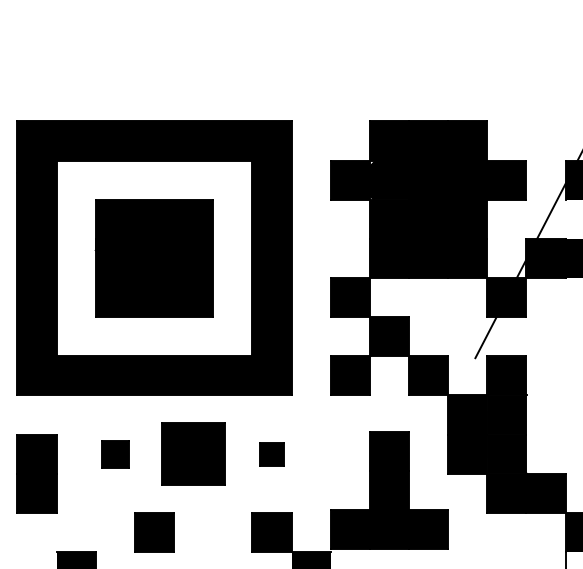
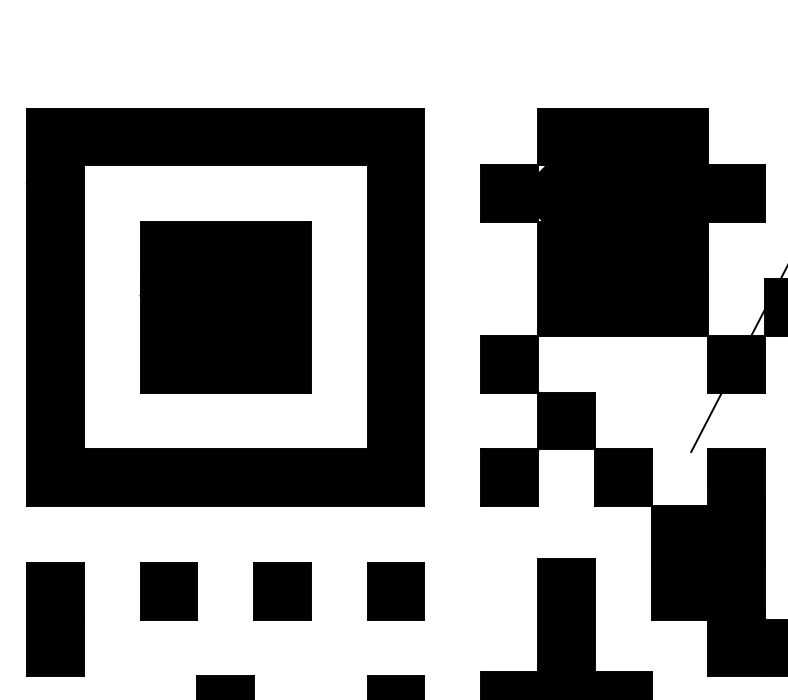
part: (115, 454) -> (169, 591), size x1.43
part: (193, 454) -> (282, 591), size x0.62
part: (271, 454) -> (395, 591), size x1.67

